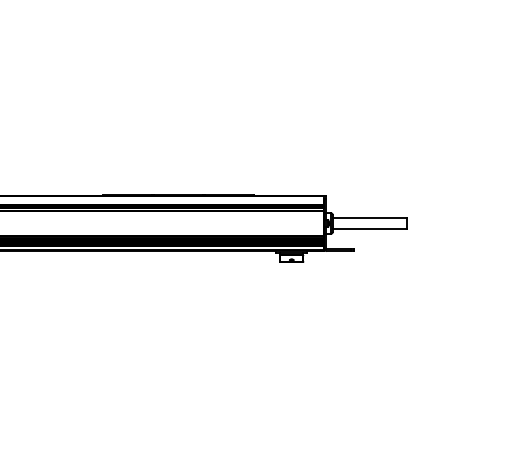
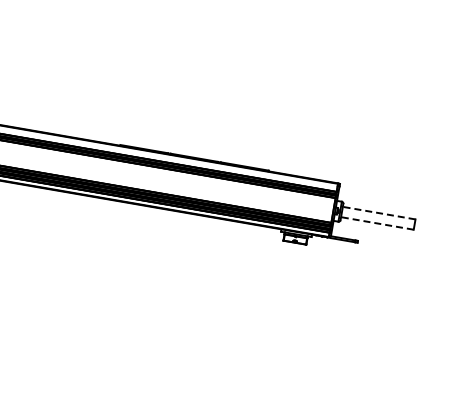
line: (369, 218) -> (378, 213), solid -> dashed
line: (369, 228) -> (377, 223), solid -> dashed

